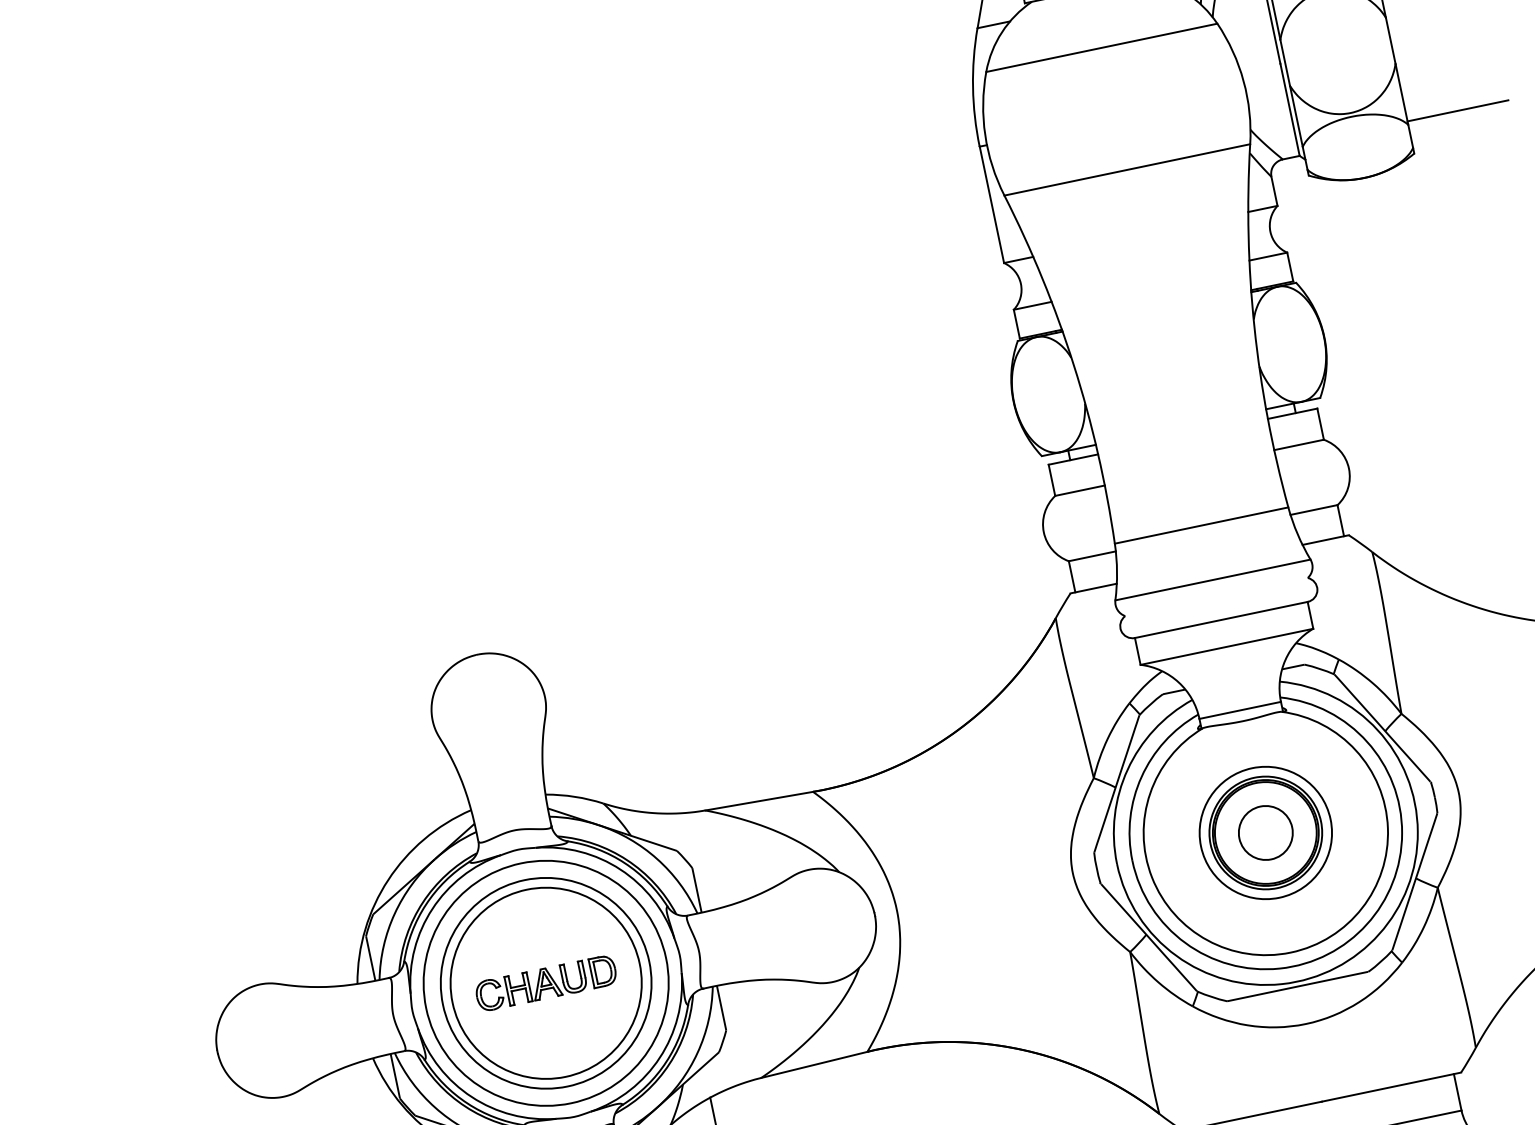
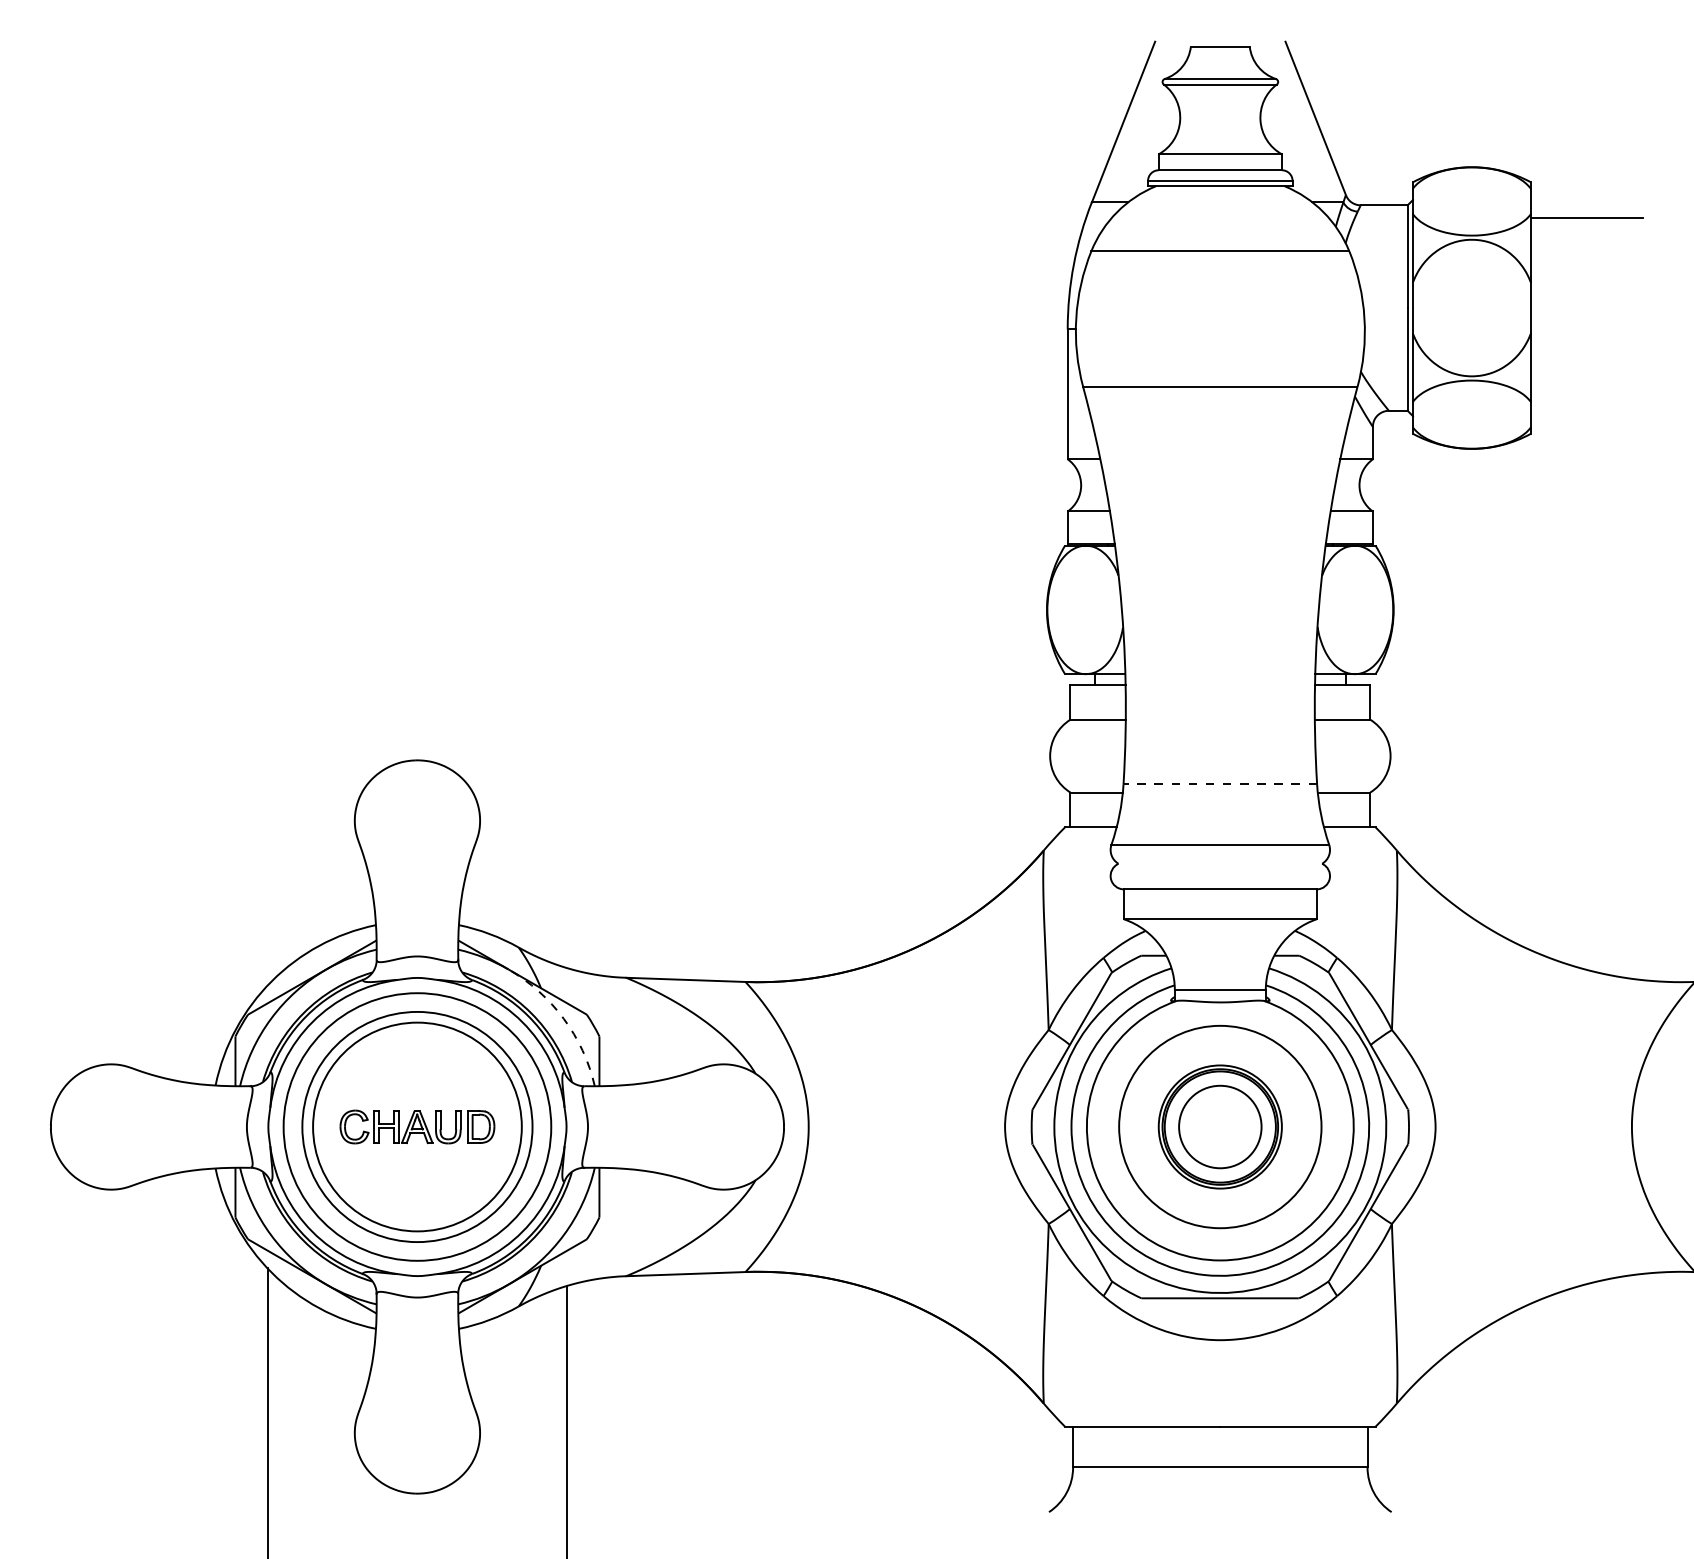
line: (1457, 110) -> (1586, 397), removed
line: (1201, 525) -> (1220, 784), solid -> dashed
circle: (1264, 832) -> (1219, 1126), size x1.4
circle: (1265, 832) -> (1220, 1126), size x1.4
arc: (656, 858) -> (563, 1018), solid -> dashed

